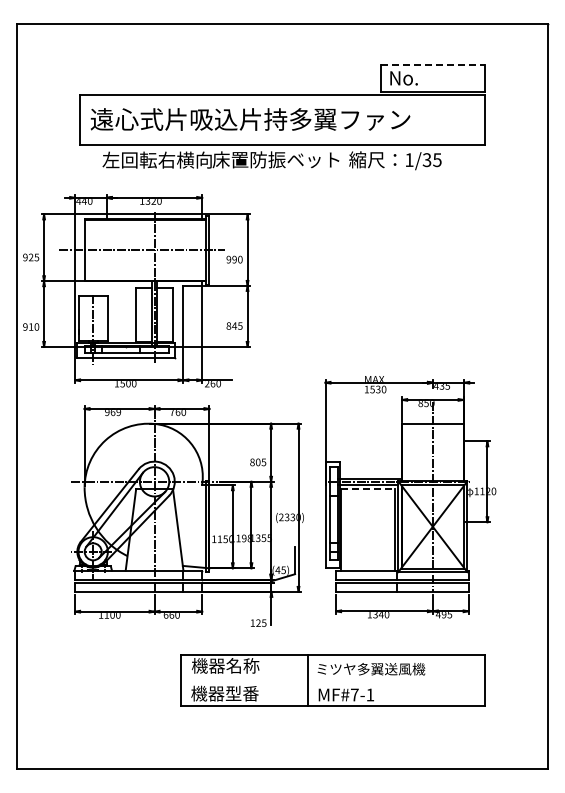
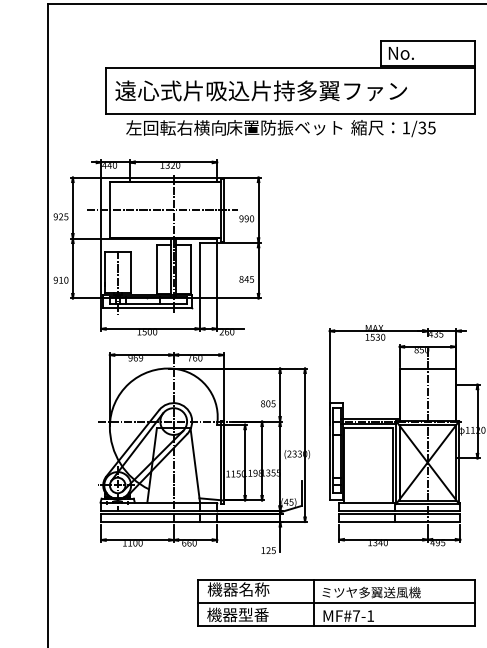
line: (432, 65) -> (427, 41), dashed -> solid
line: (368, 489) -> (368, 428), dashed -> solid
line: (332, 680) -> (336, 602), added

